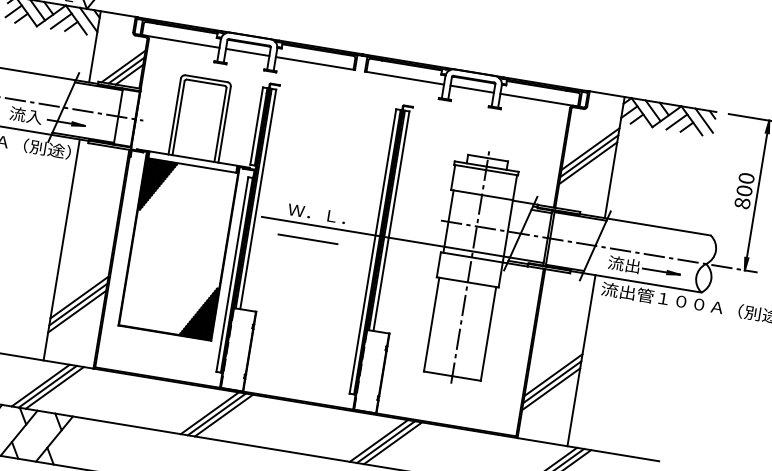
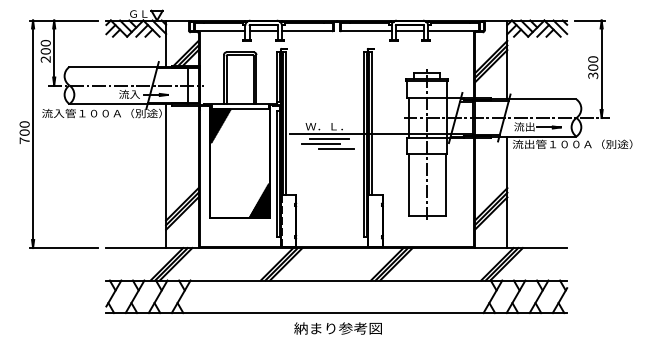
text: (741, 202) -> (592, 75), 800 -> 300
line: (321, 233) -> (329, 138), added
line: (330, 250) -> (336, 148), added

